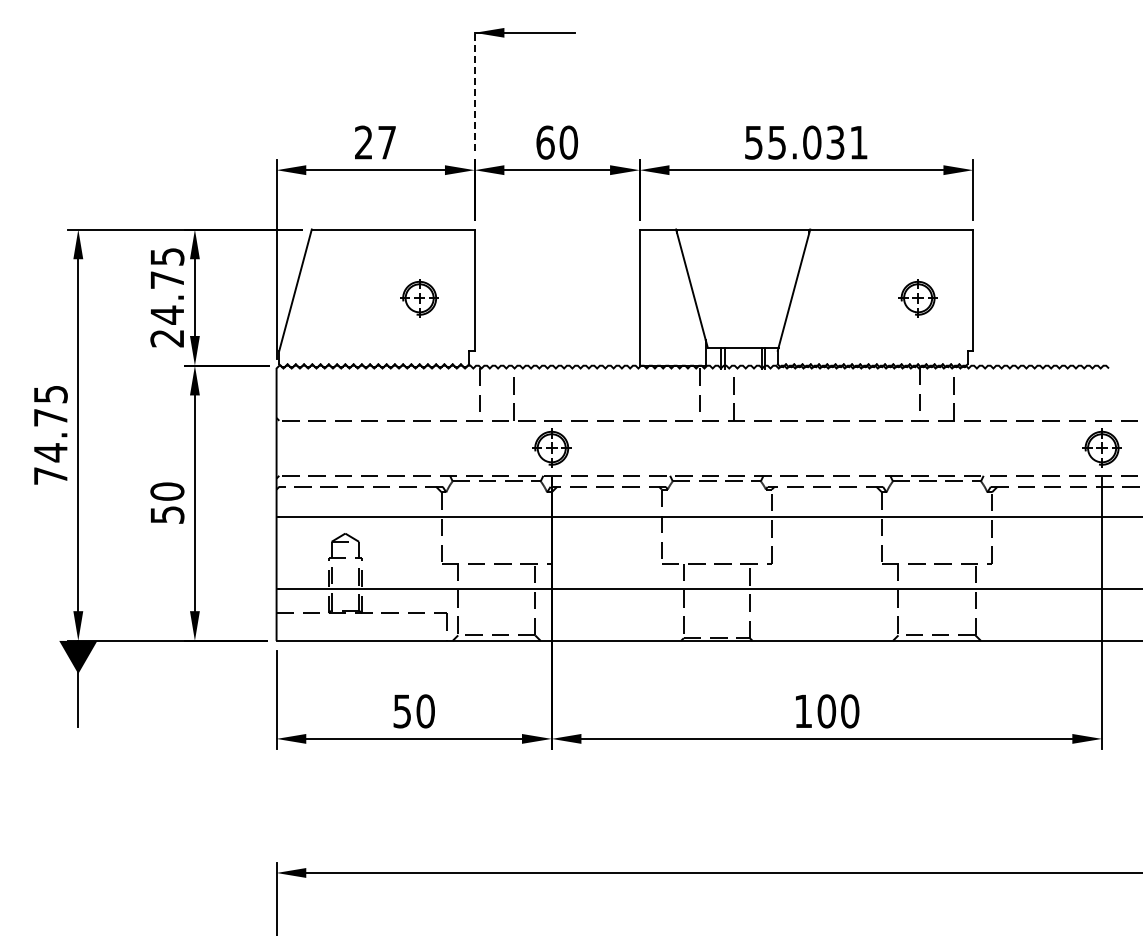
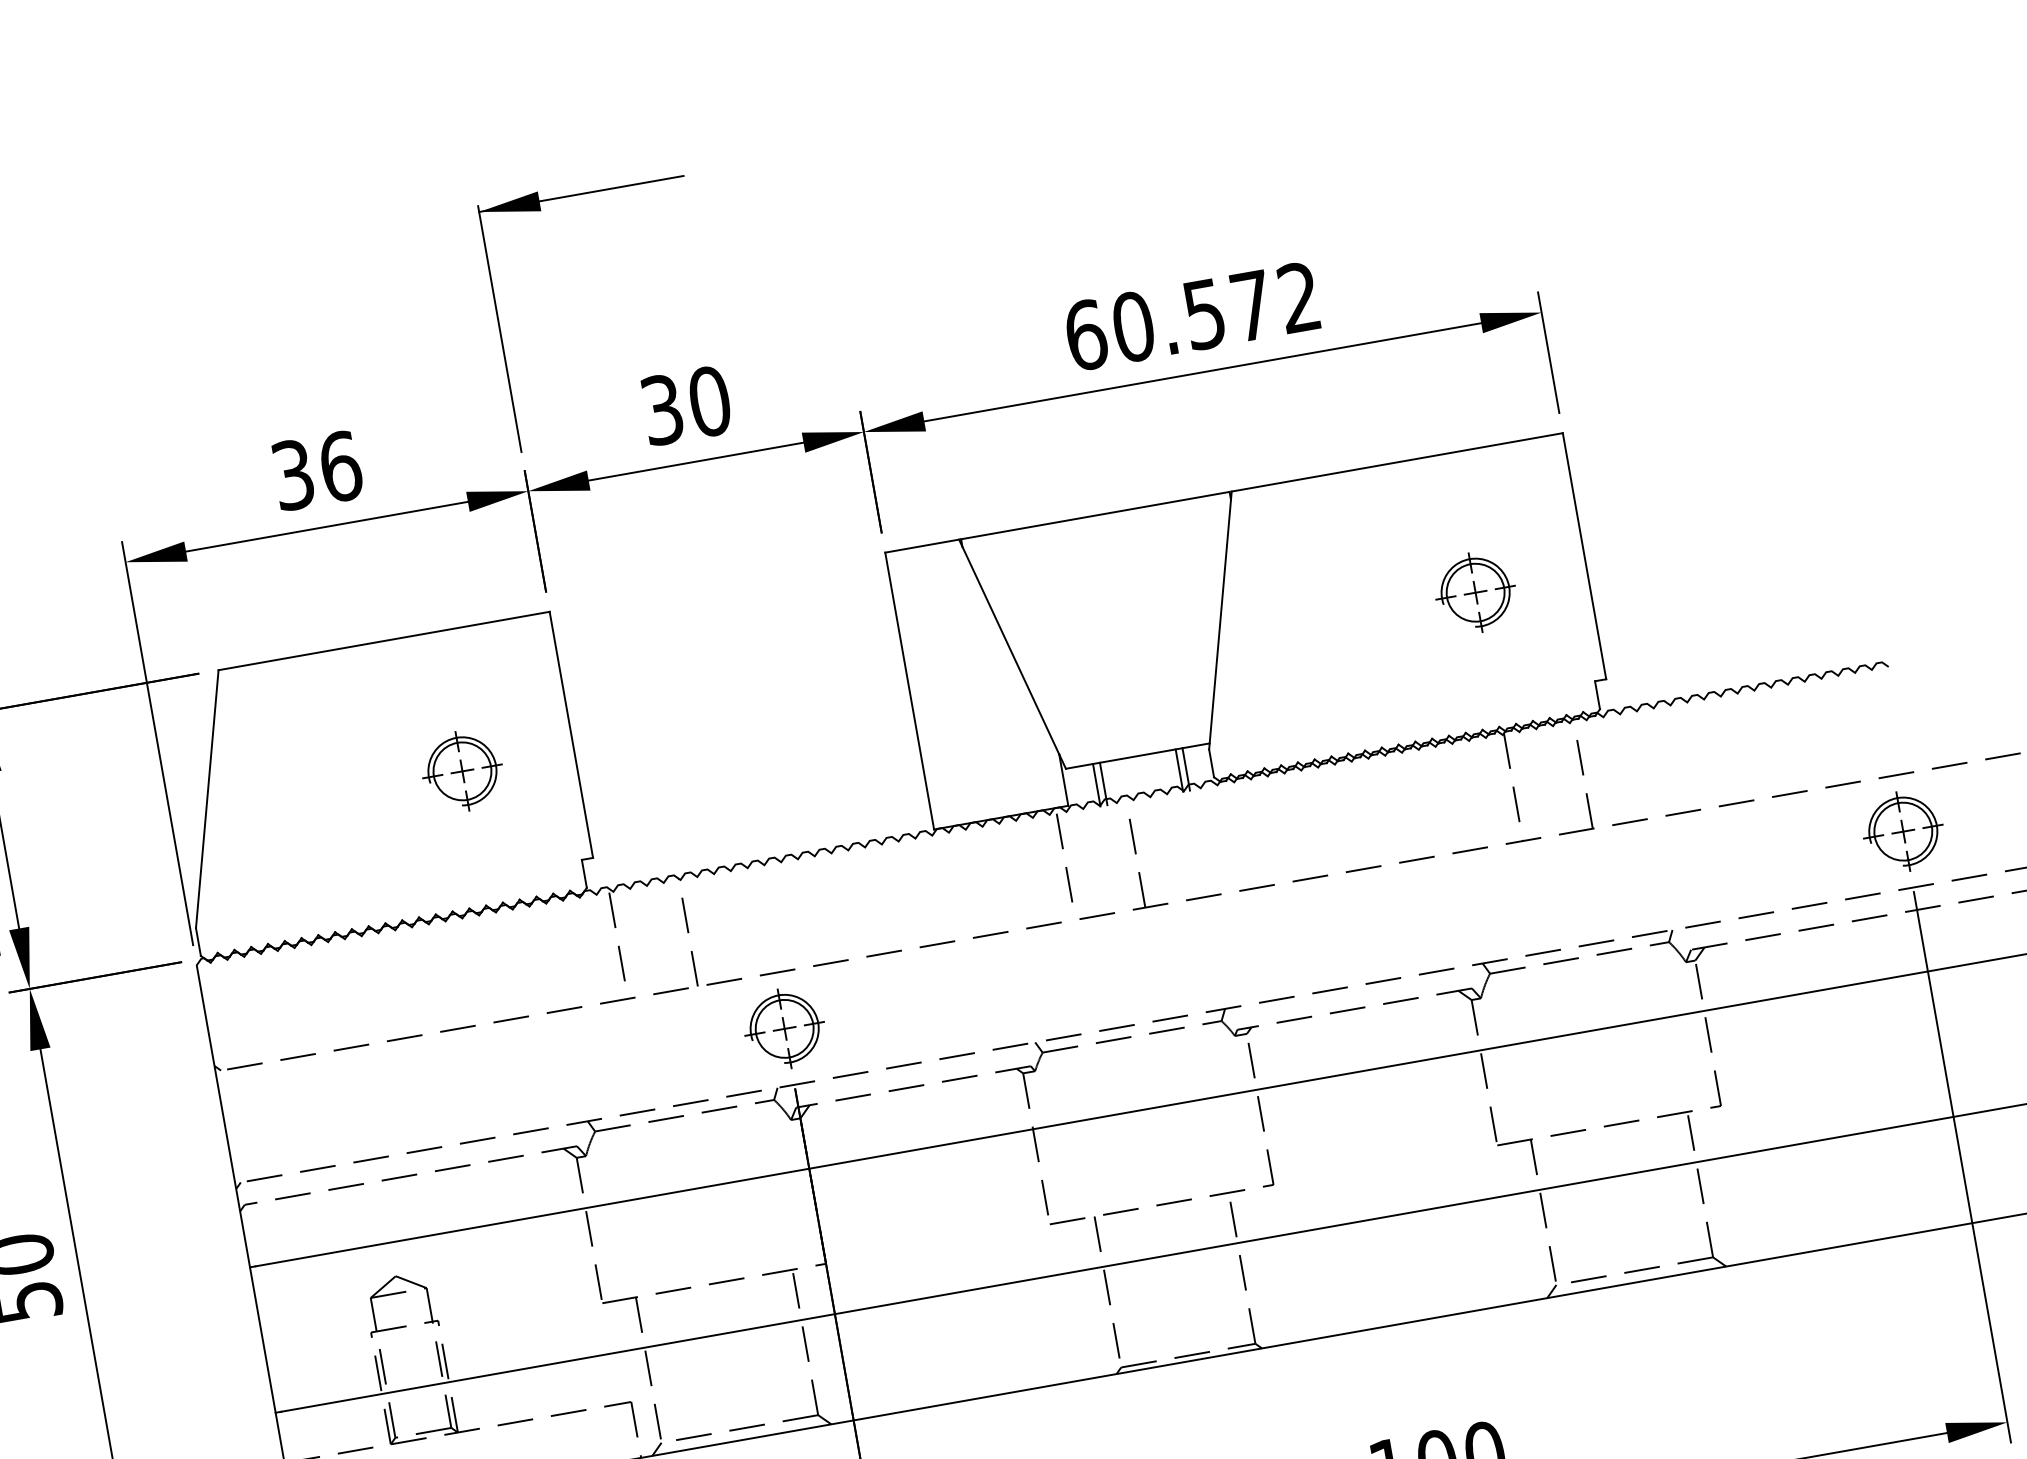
line: (474, 89) -> (499, 327), dashed -> solid
text: (375, 142) -> (316, 470), 27 -> 36
text: (545, 142) -> (662, 409), 60 -> 30
text: (806, 142) -> (1192, 316), 55.031 -> 60.572

